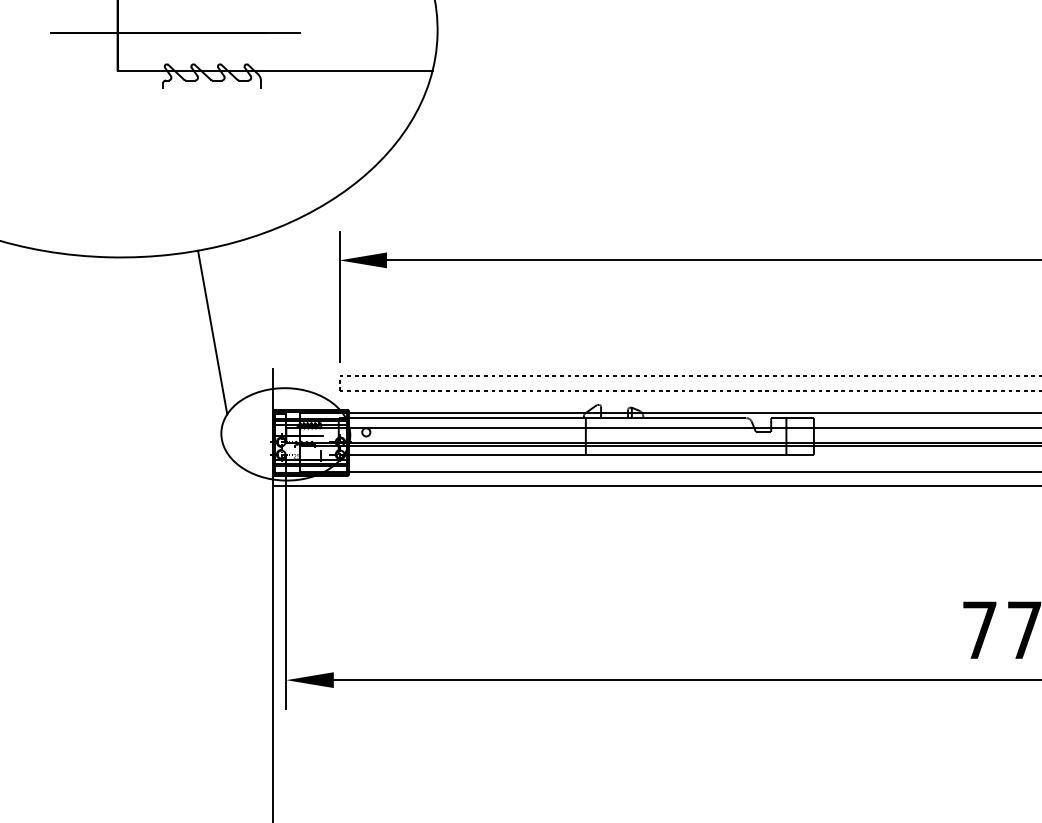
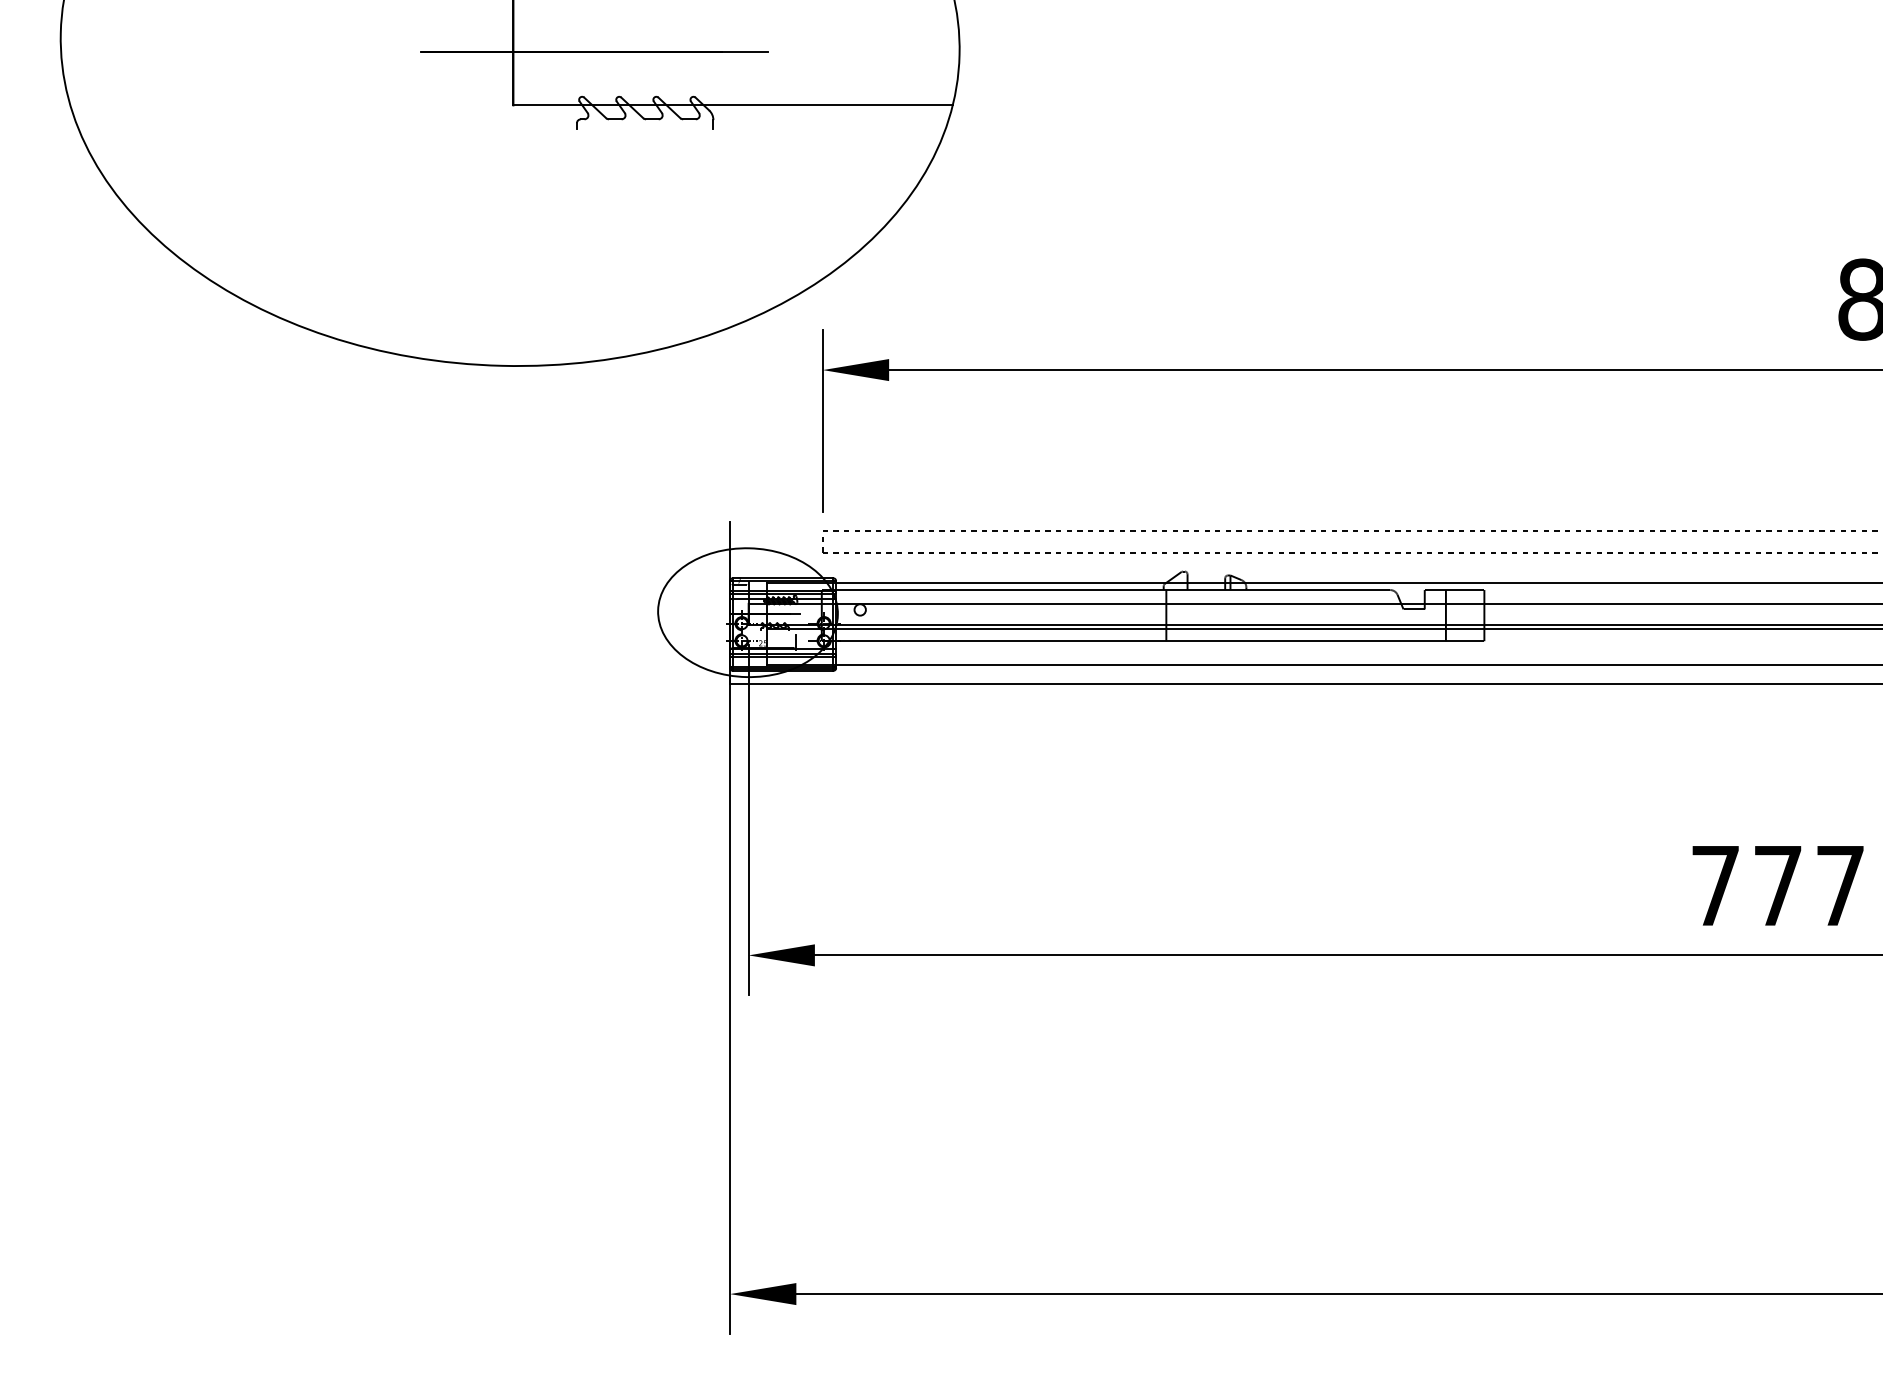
line: (212, 332) -> (645, 470), removed

